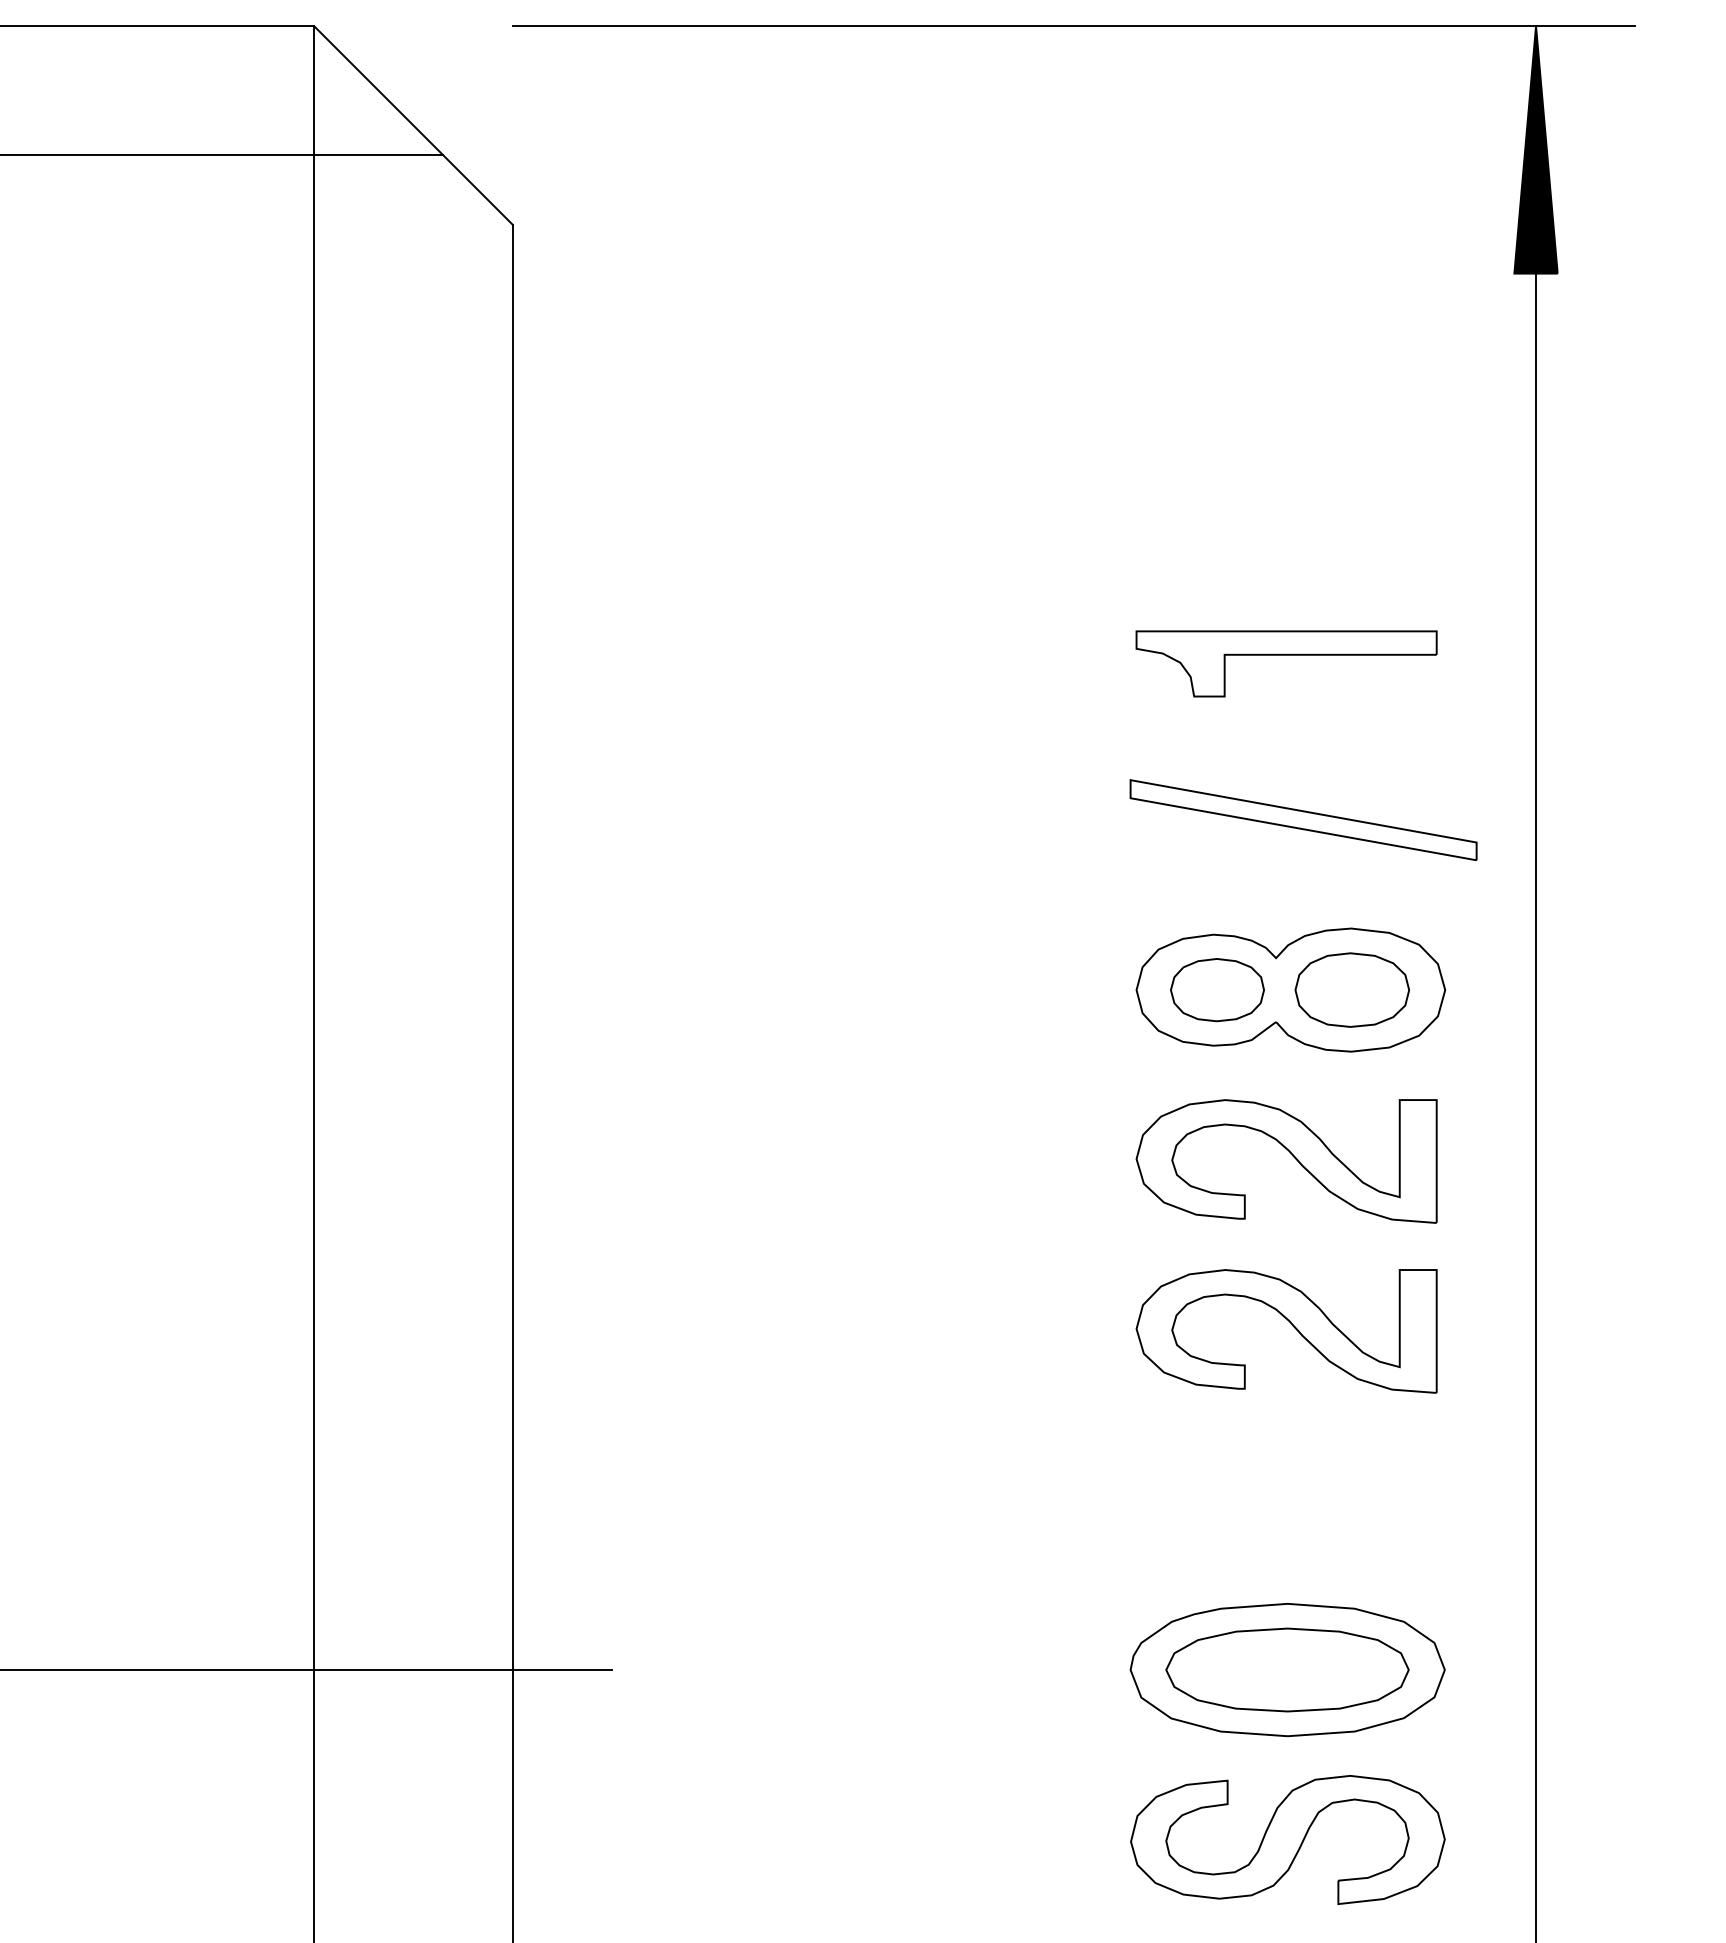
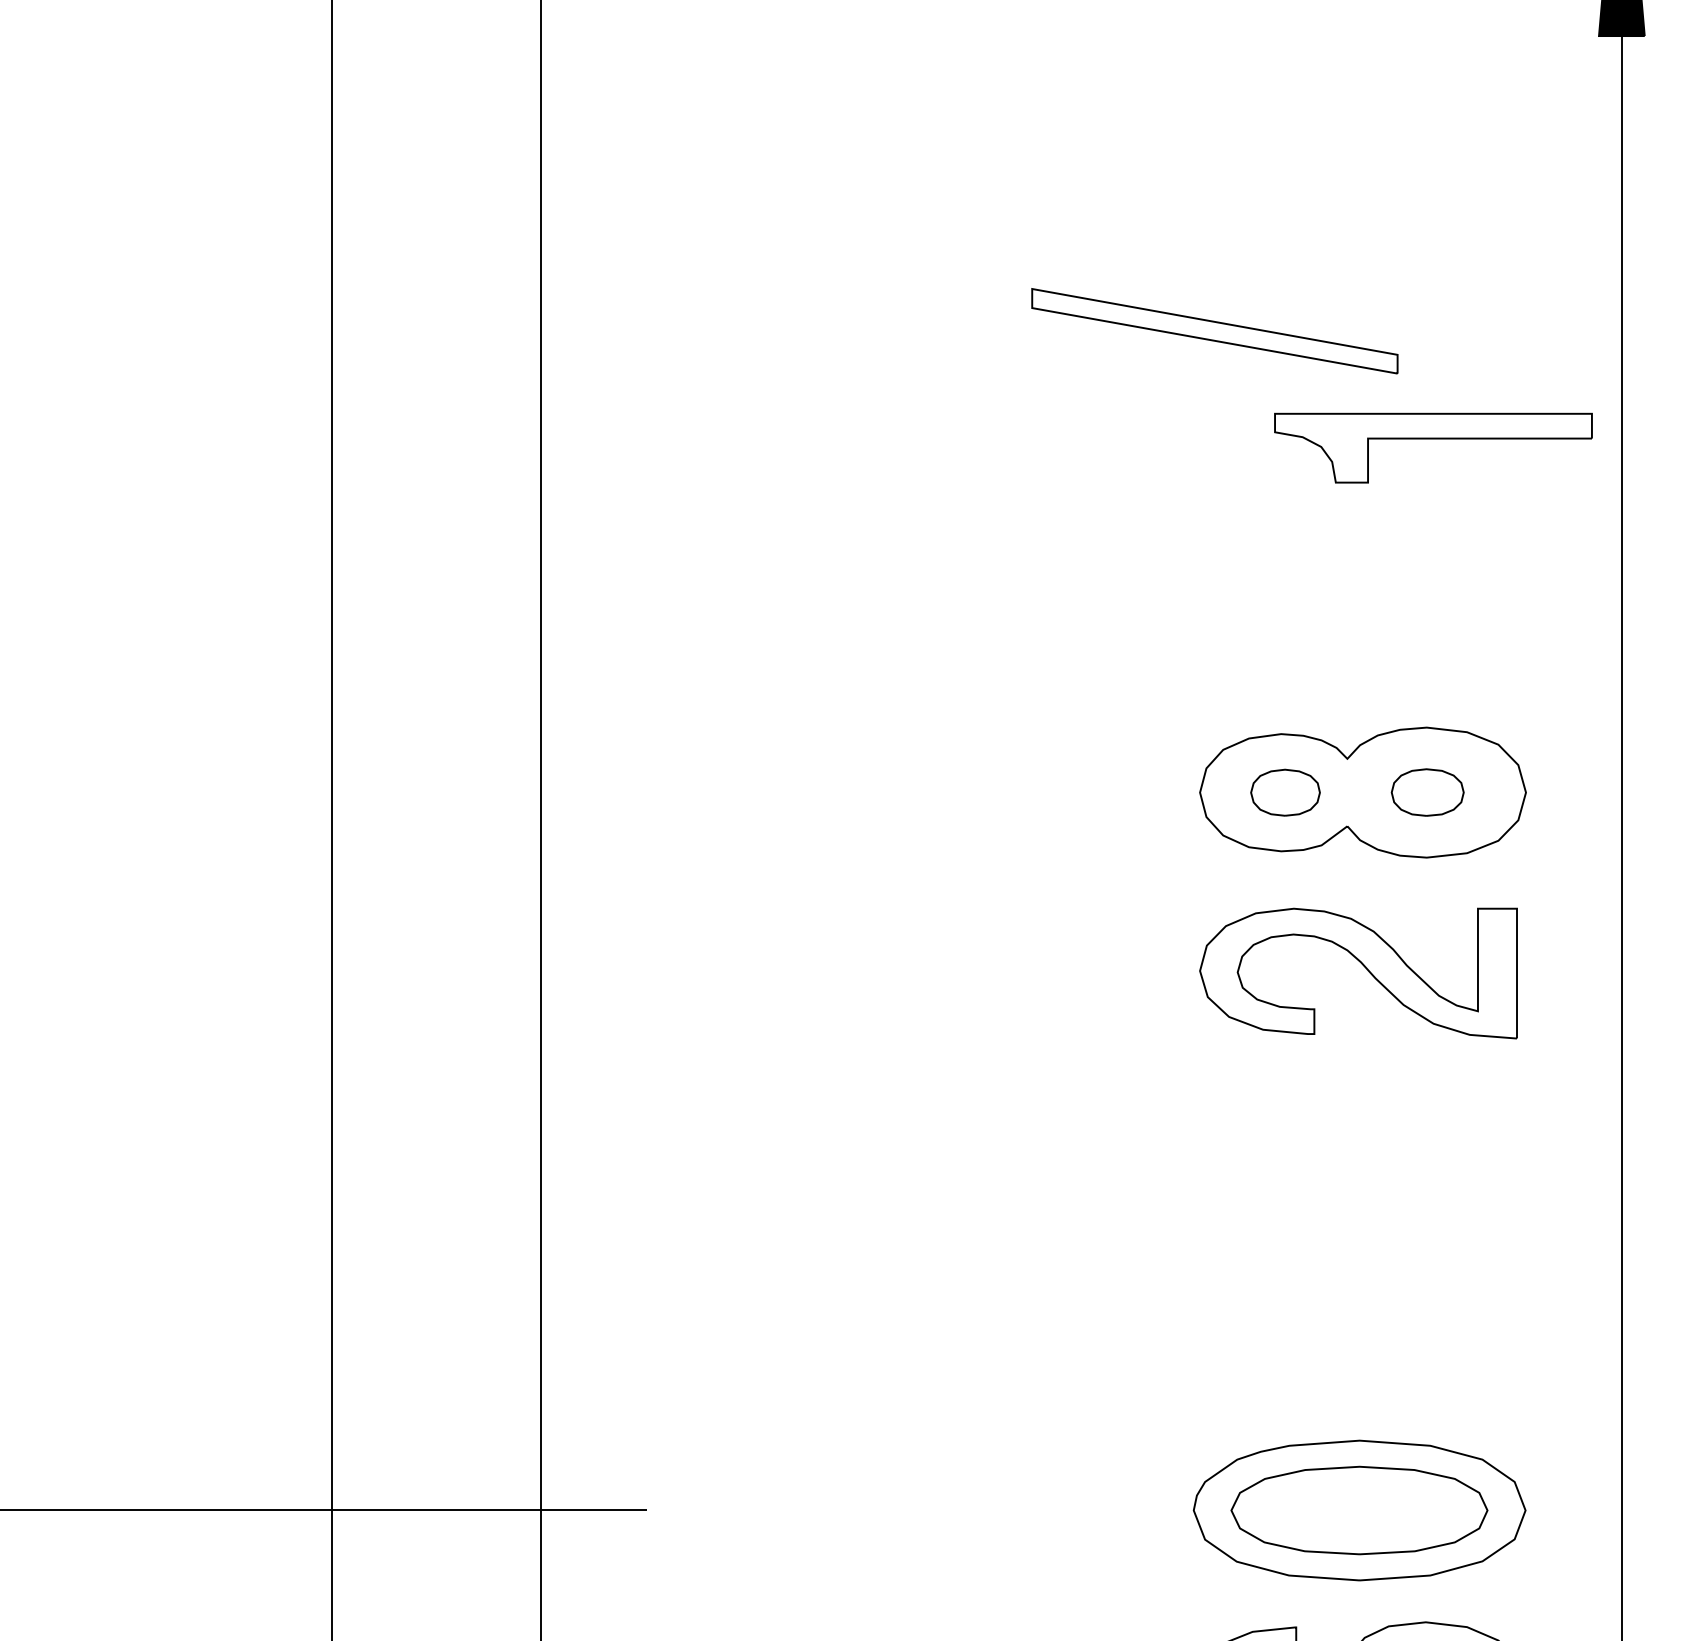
part: (1286, 655) -> (1433, 439), moved
part: (1303, 819) -> (1214, 330), moved
part: (1351, 989) -> (1427, 791), size x0.6
part: (1217, 990) -> (1285, 793), size x0.7
part: (1292, 1326) -> (1364, 1147), removed

